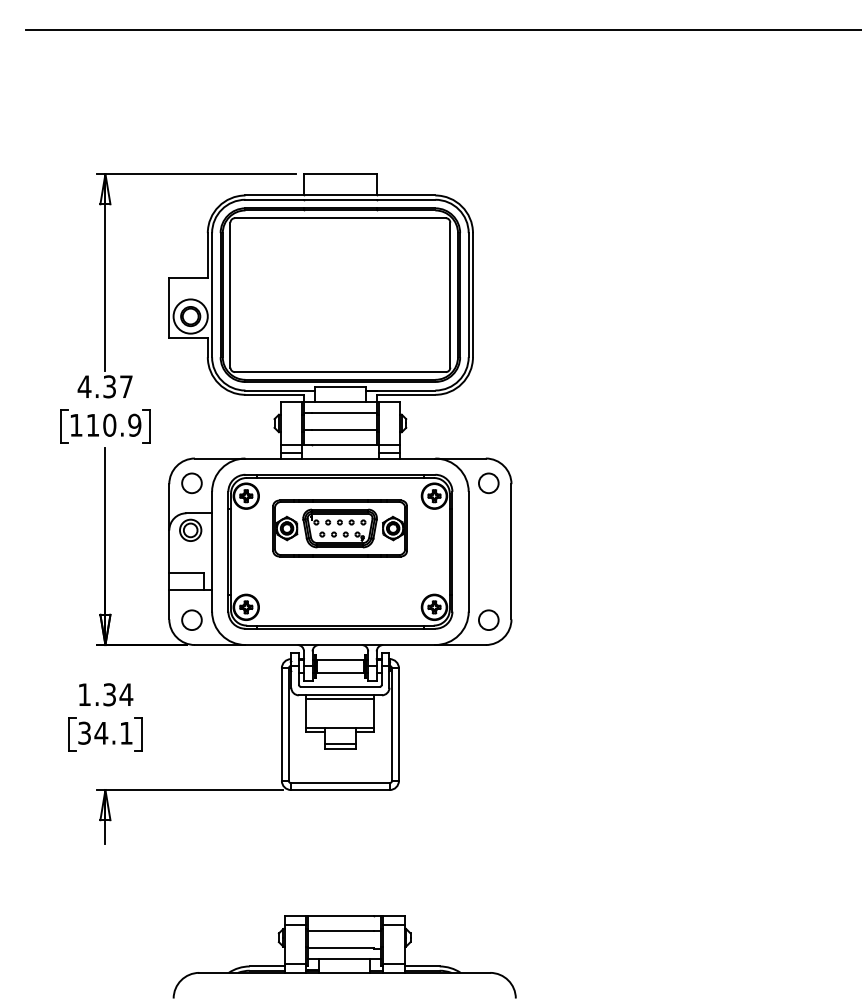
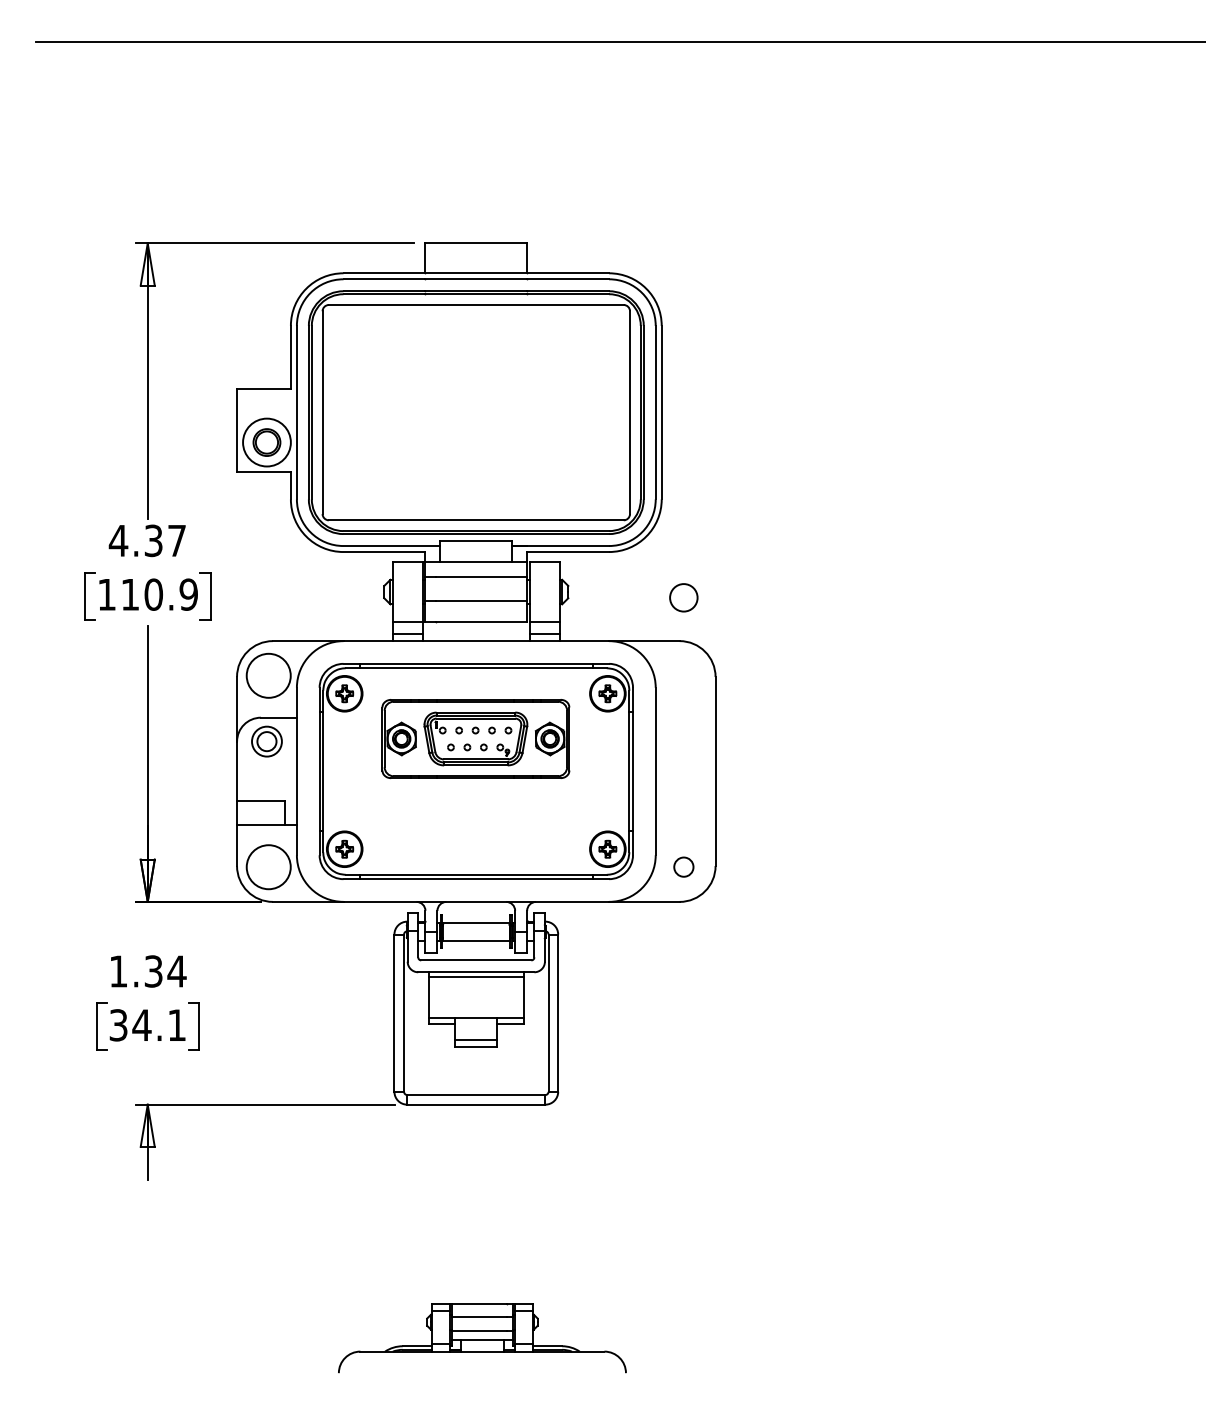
circle: (191, 483) -> (268, 675), size x1.6
circle: (488, 483) -> (683, 597), moved
circle: (191, 619) -> (268, 866), size x1.6
circle: (488, 619) -> (683, 866), size x0.7
part: (344, 957) -> (482, 1338), size x0.6

